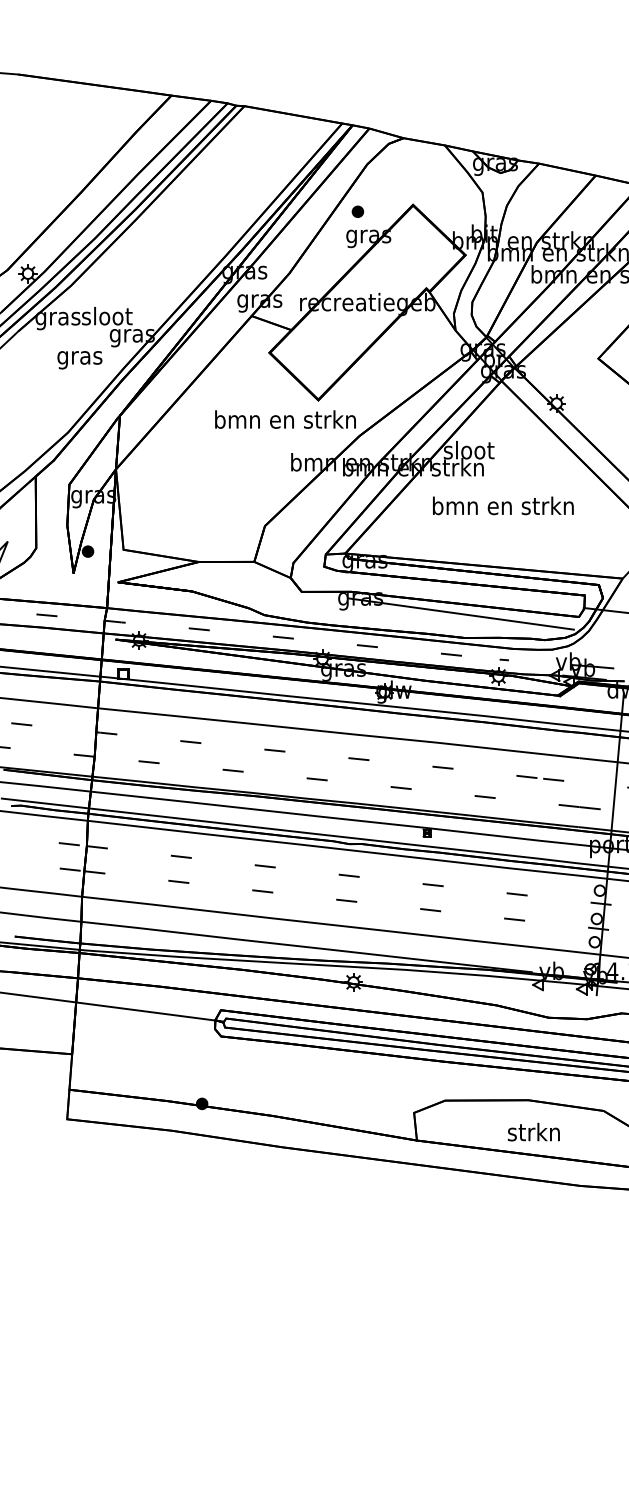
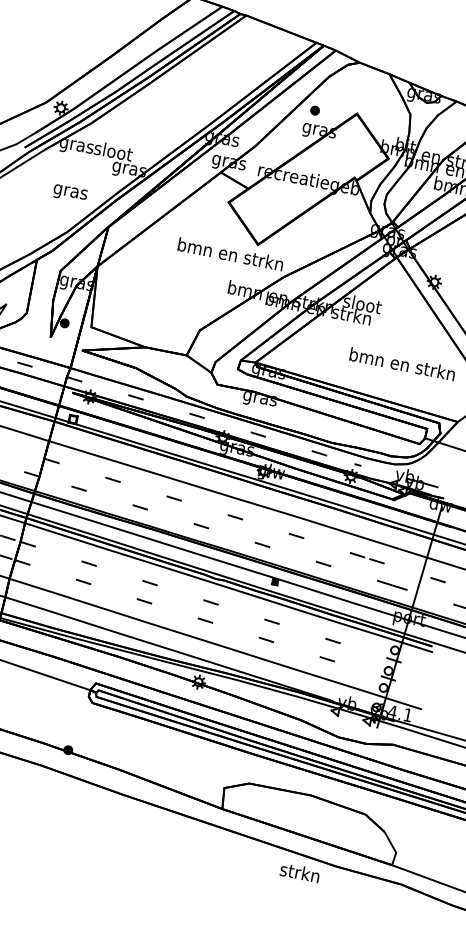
text: (79, 360) -> (69, 193), moved
text: (503, 505) -> (402, 363), moved
line: (460, 613) -> (332, 424), removed
text: (533, 1131) -> (299, 872), moved

